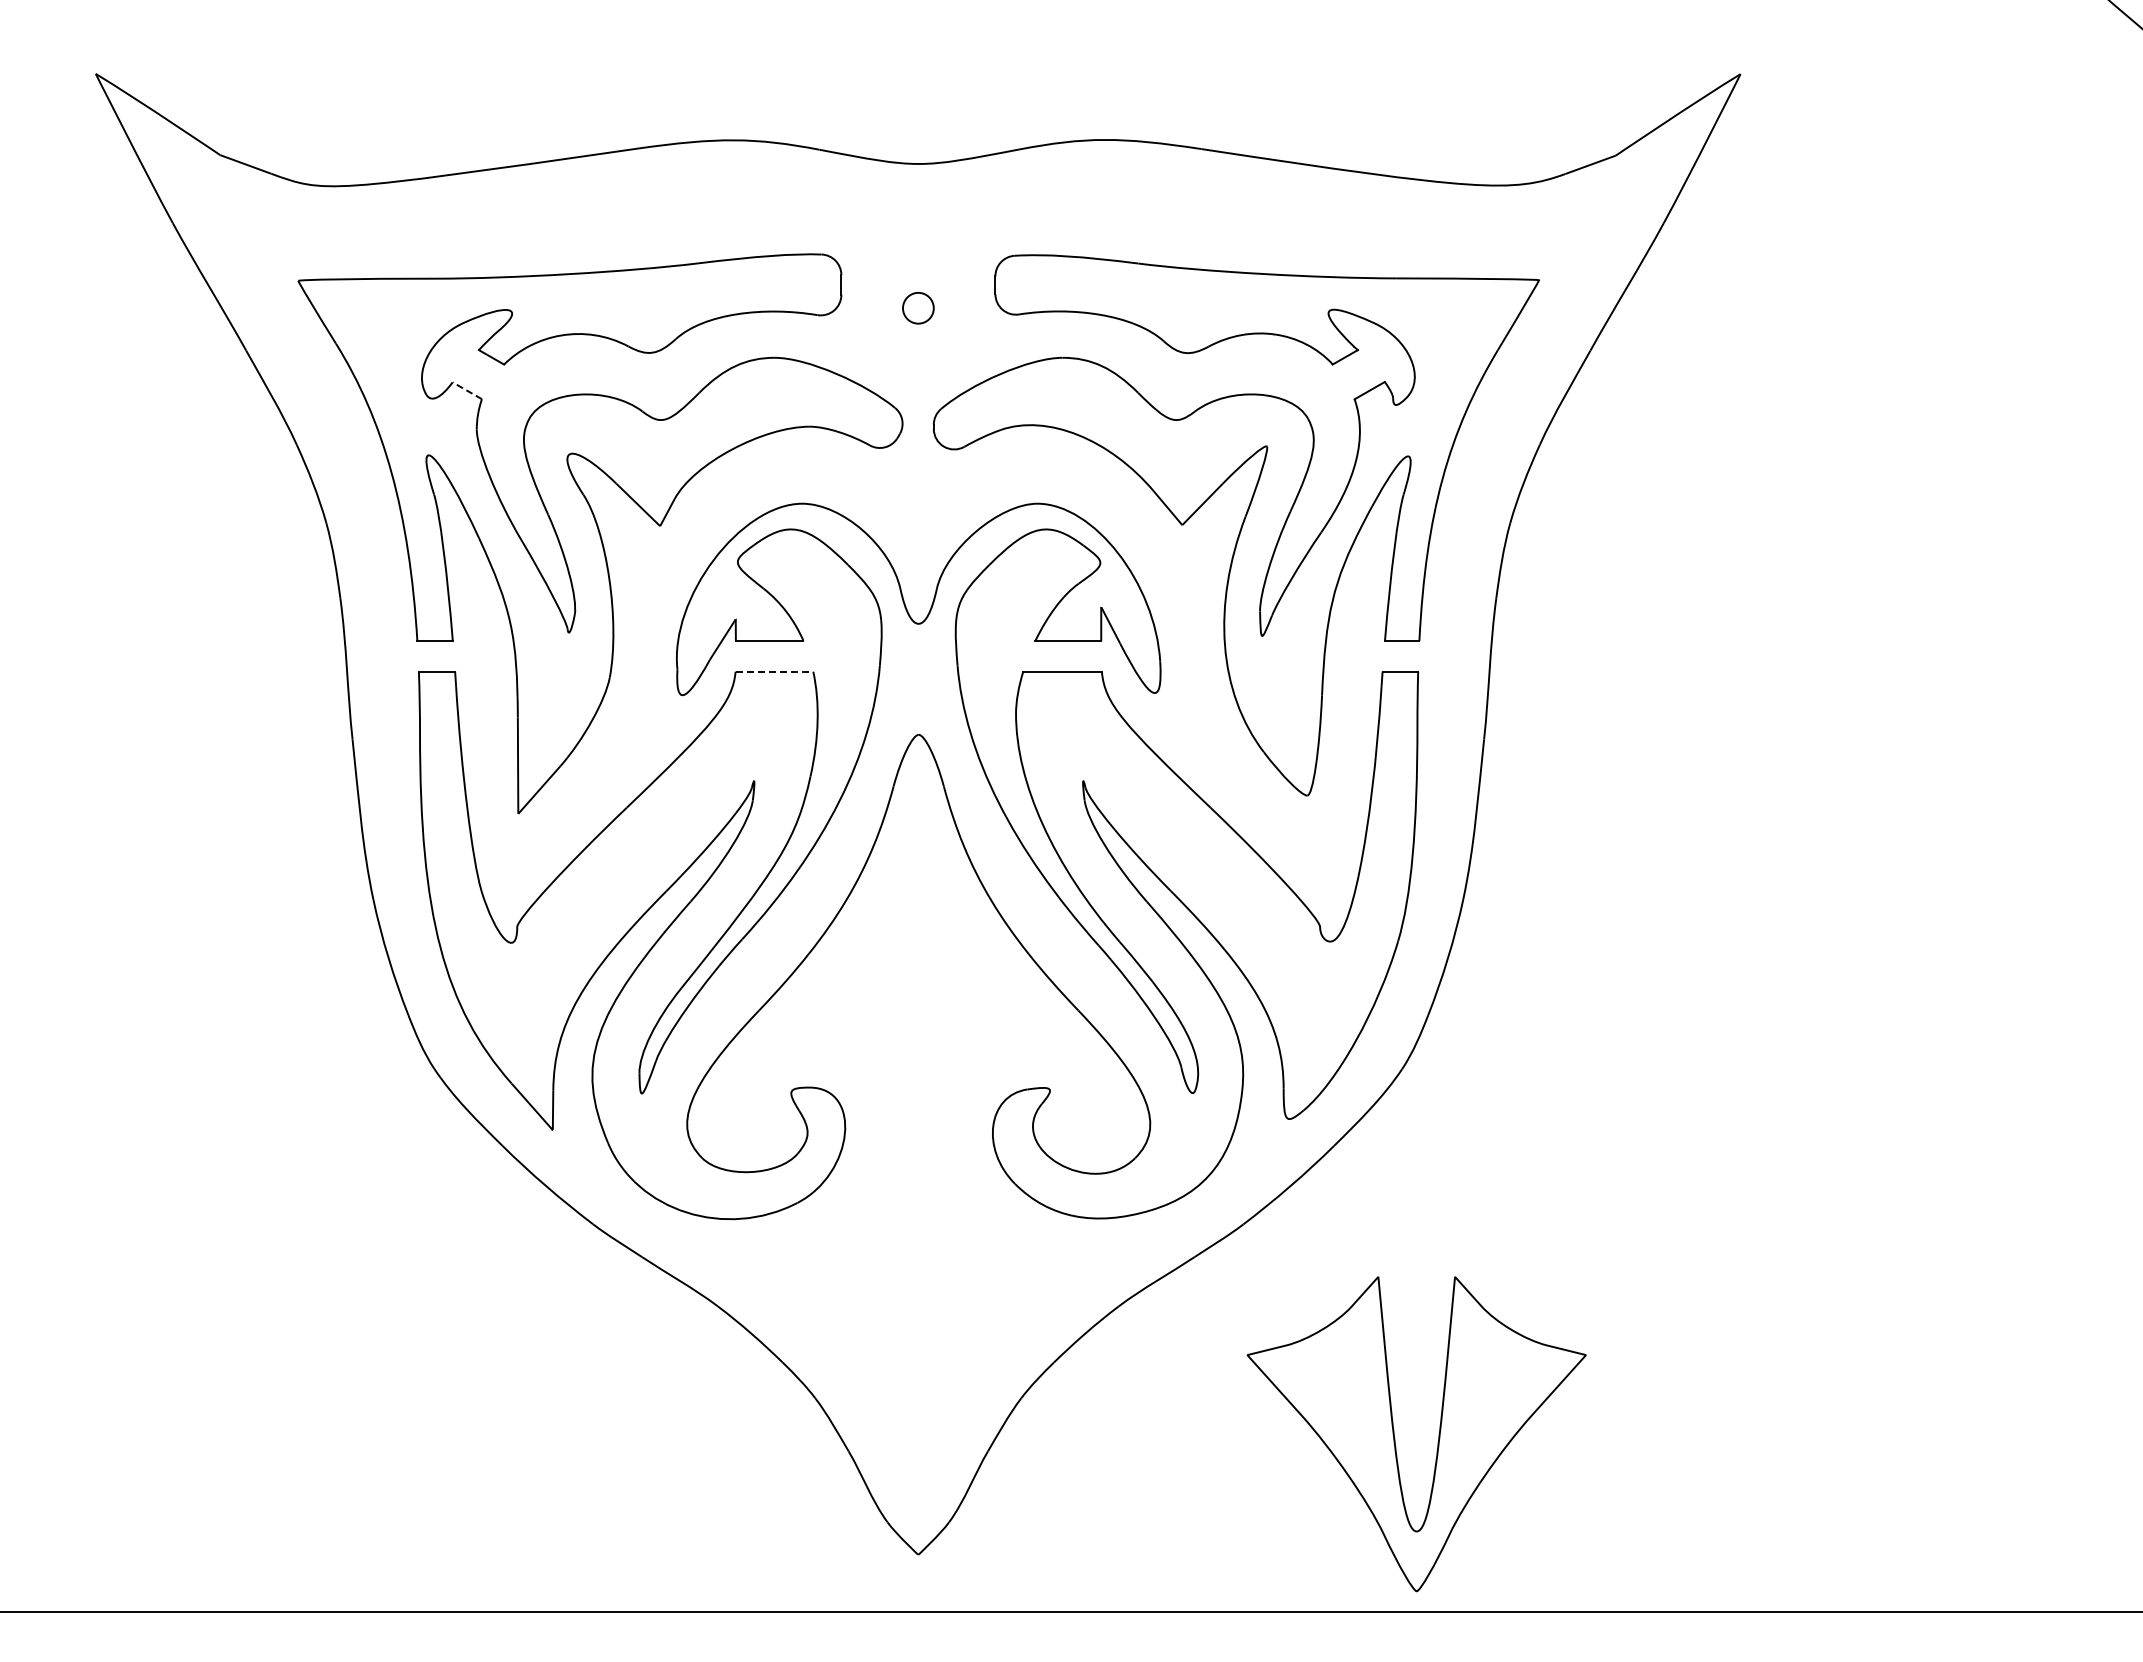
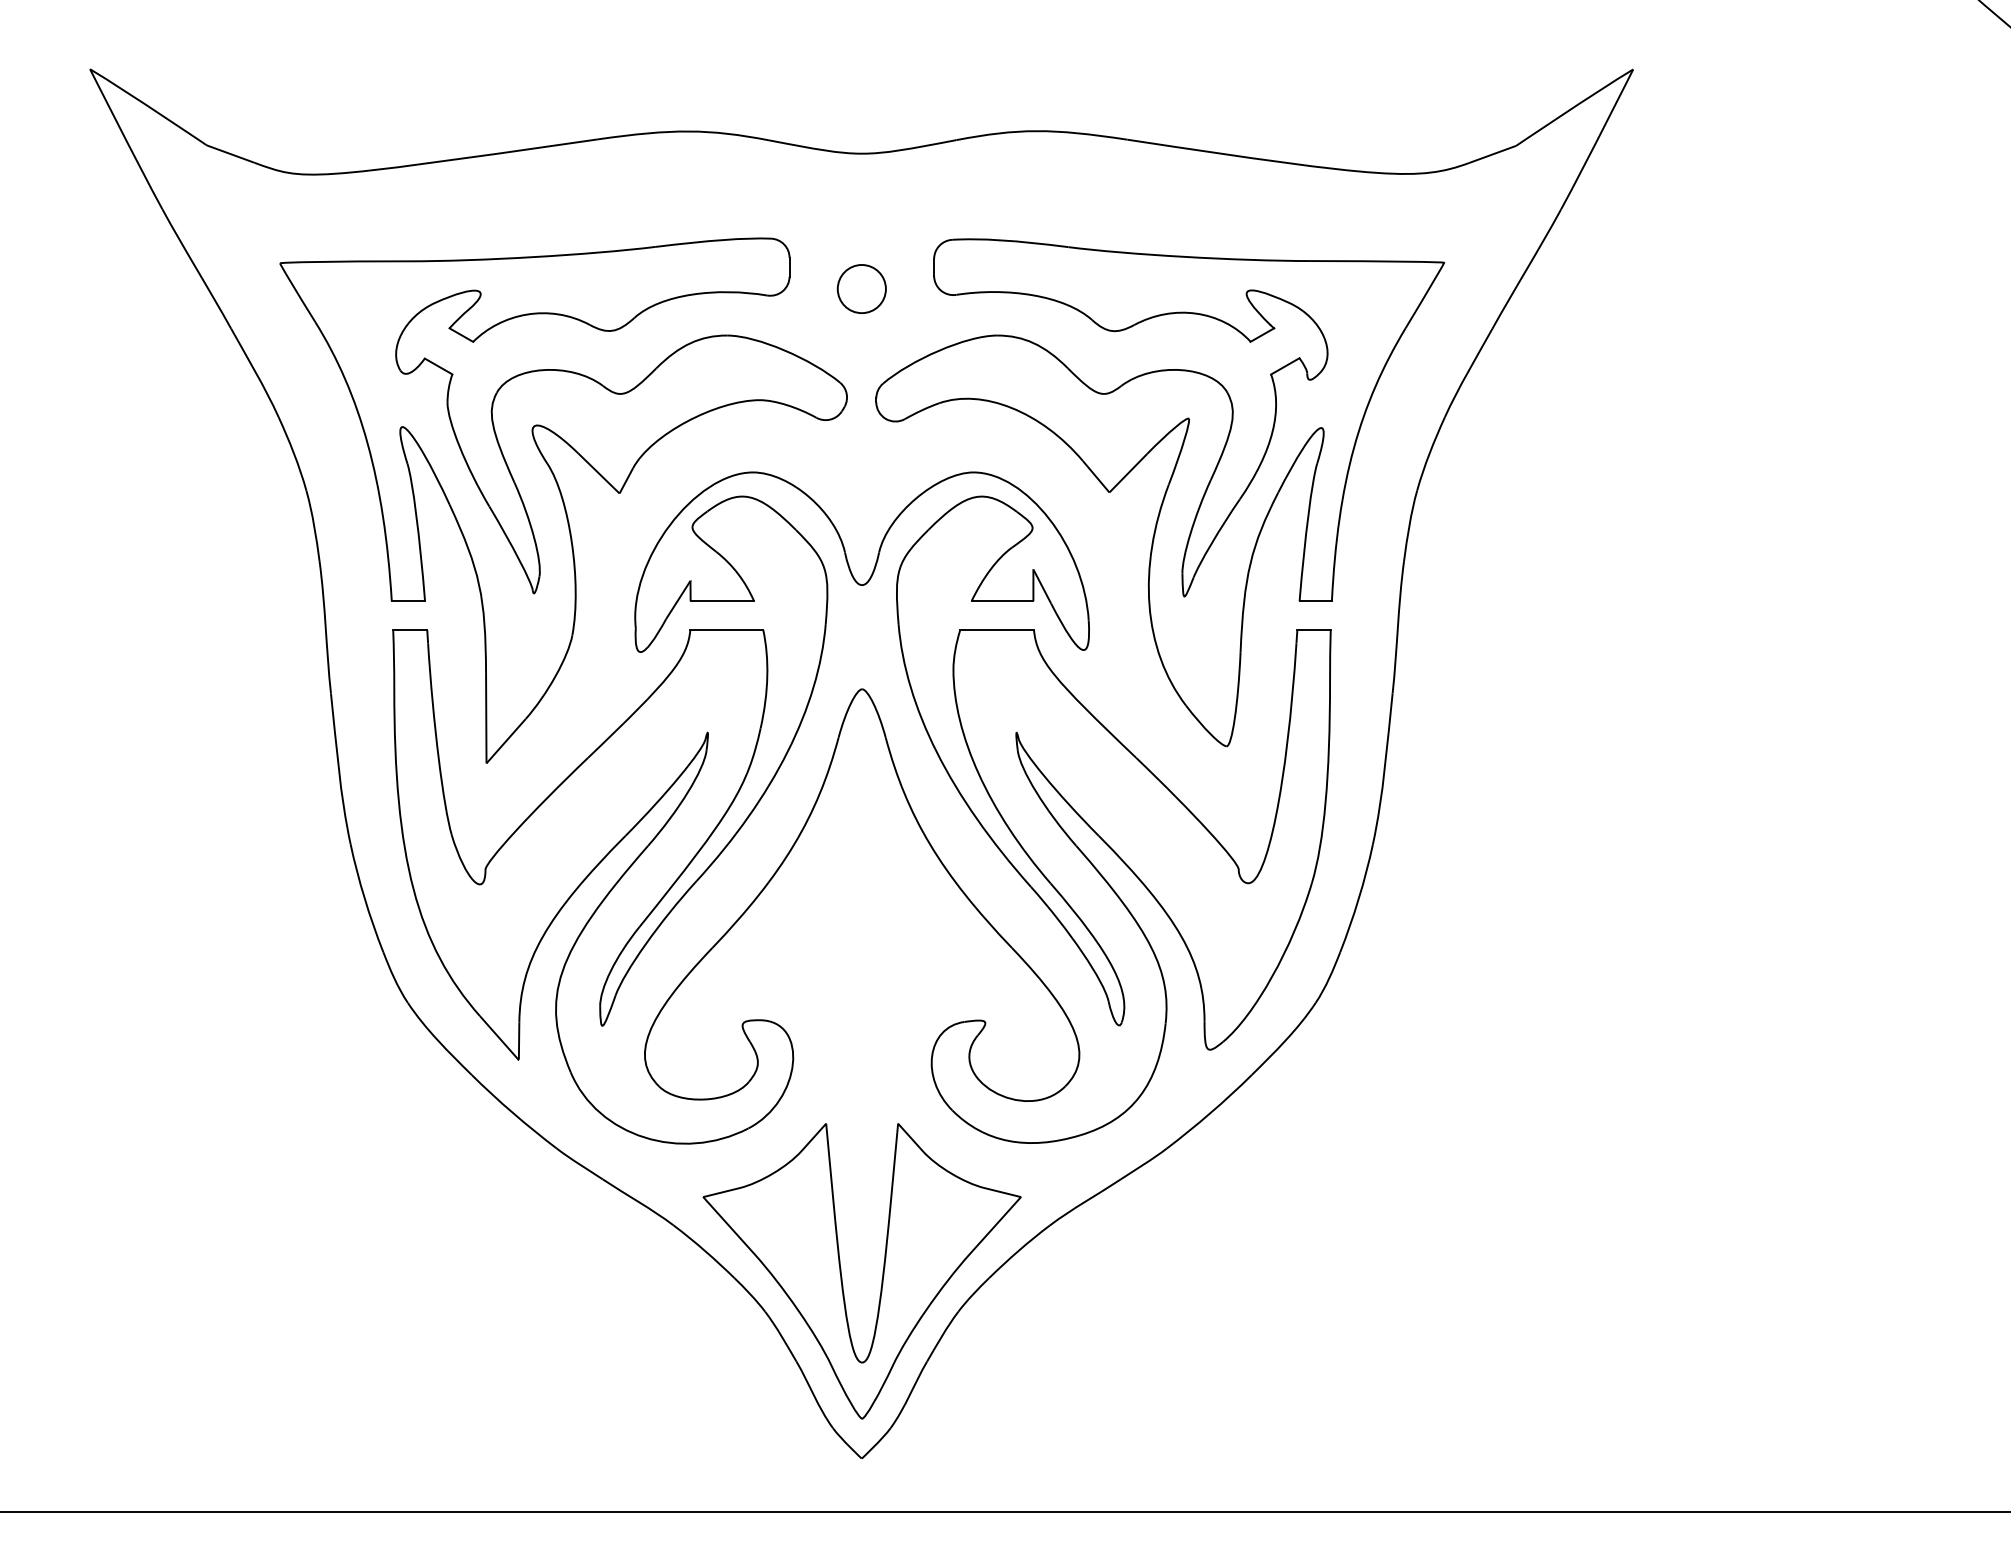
circle: (918, 307) -> (861, 288), size x1.67
line: (467, 390) -> (438, 366), dashed -> solid
line: (774, 671) -> (726, 629), dashed -> solid
part: (1395, 1438) -> (842, 1275), moved

